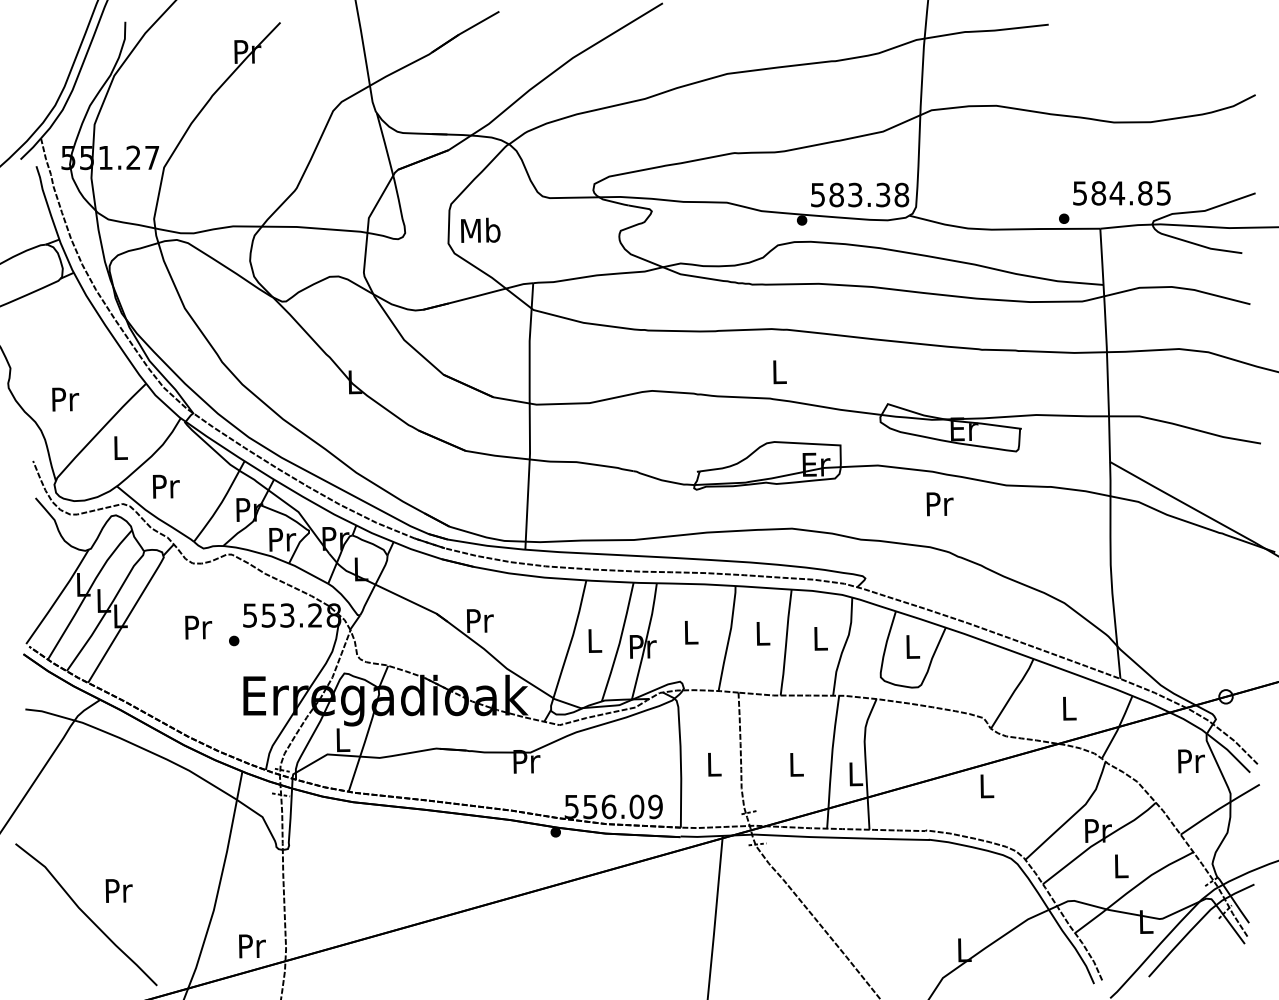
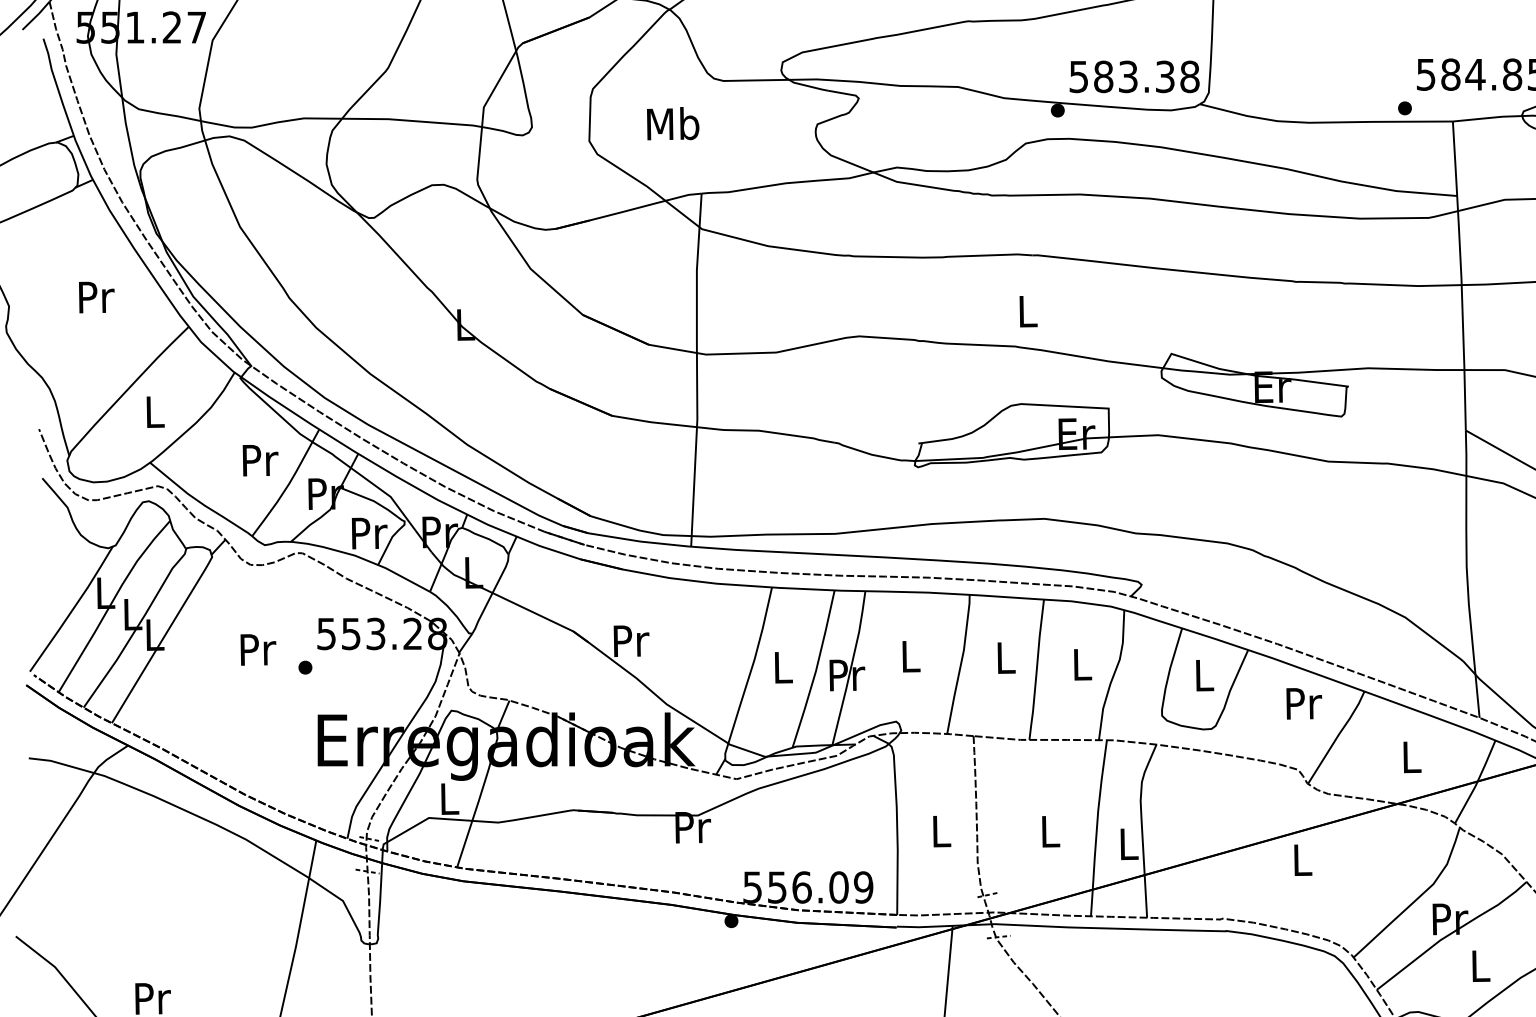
text: (480, 229) -> (672, 122), moved
text: (65, 399) -> (96, 297), moved
text: (166, 486) -> (260, 460), moved
text: (939, 504) -> (1303, 704), moved

